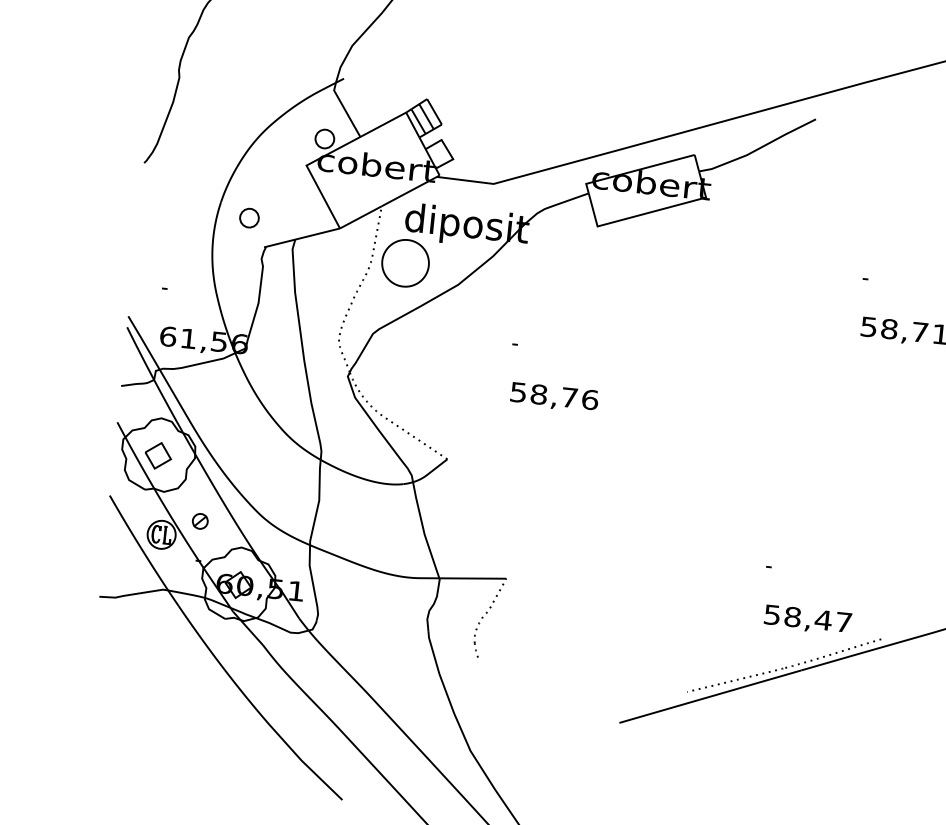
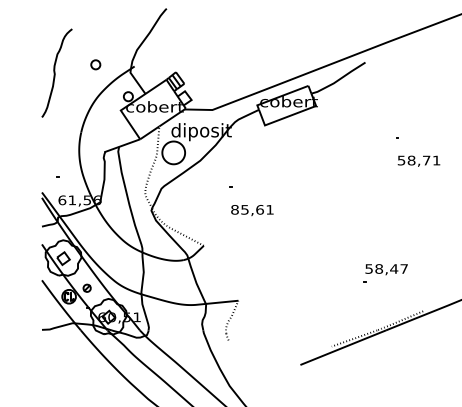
part: (248, 217) -> (95, 64), moved
text: (554, 395) -> (252, 209), 58,76 -> 85,61
text: (807, 619) -> (386, 269), moved

